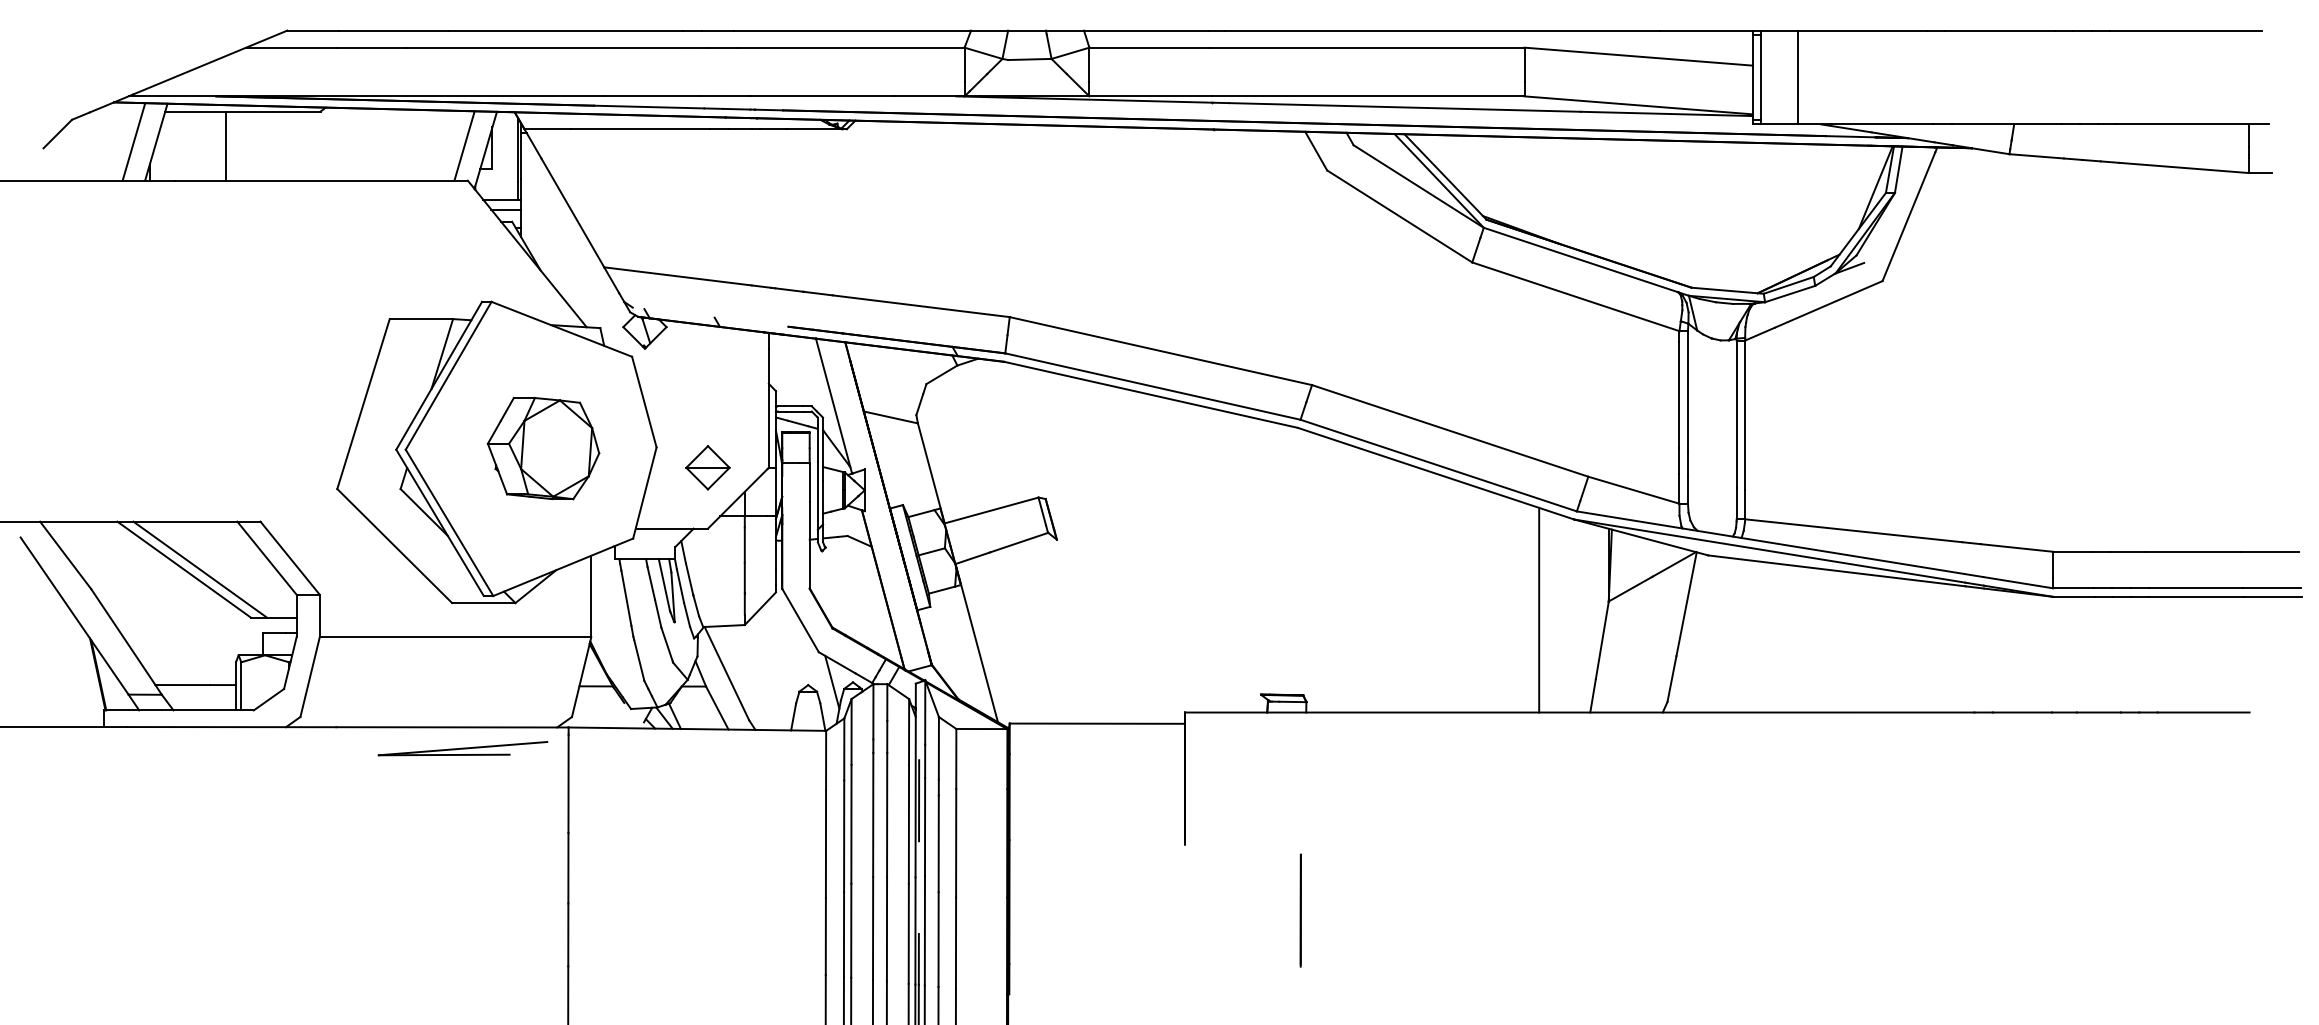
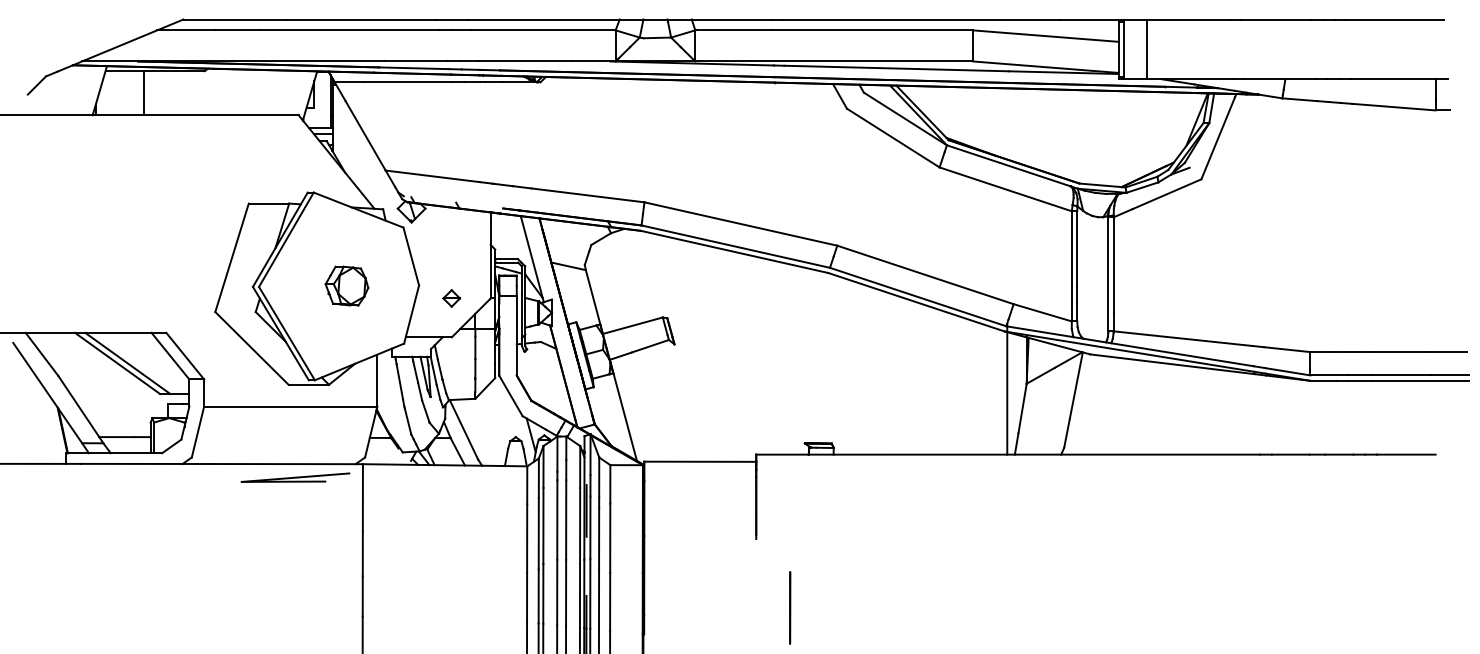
line: (133, 141) -> (85, 90), removed
line: (464, 145) -> (296, 92), removed
part: (542, 447) -> (346, 285), size x0.6
part: (707, 467) -> (451, 298), size x0.6
line: (1539, 610) -> (1007, 389), moved
line: (1301, 909) -> (790, 607), moved

